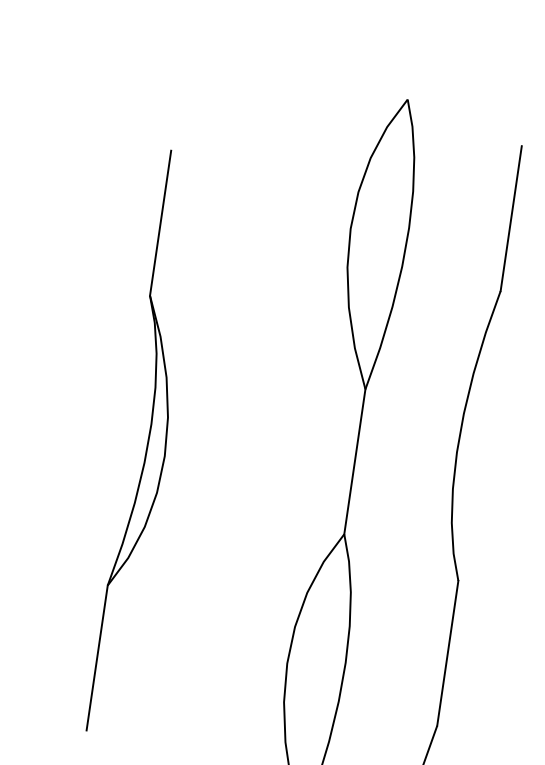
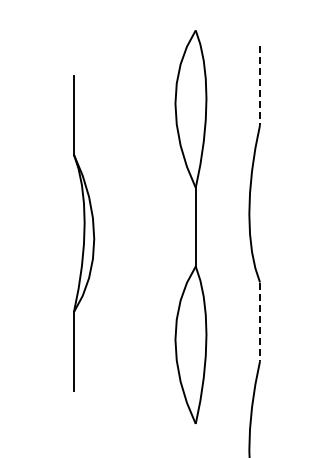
line: (511, 220) -> (260, 86), solid -> dashed
line: (448, 654) -> (260, 322), solid -> dashed

